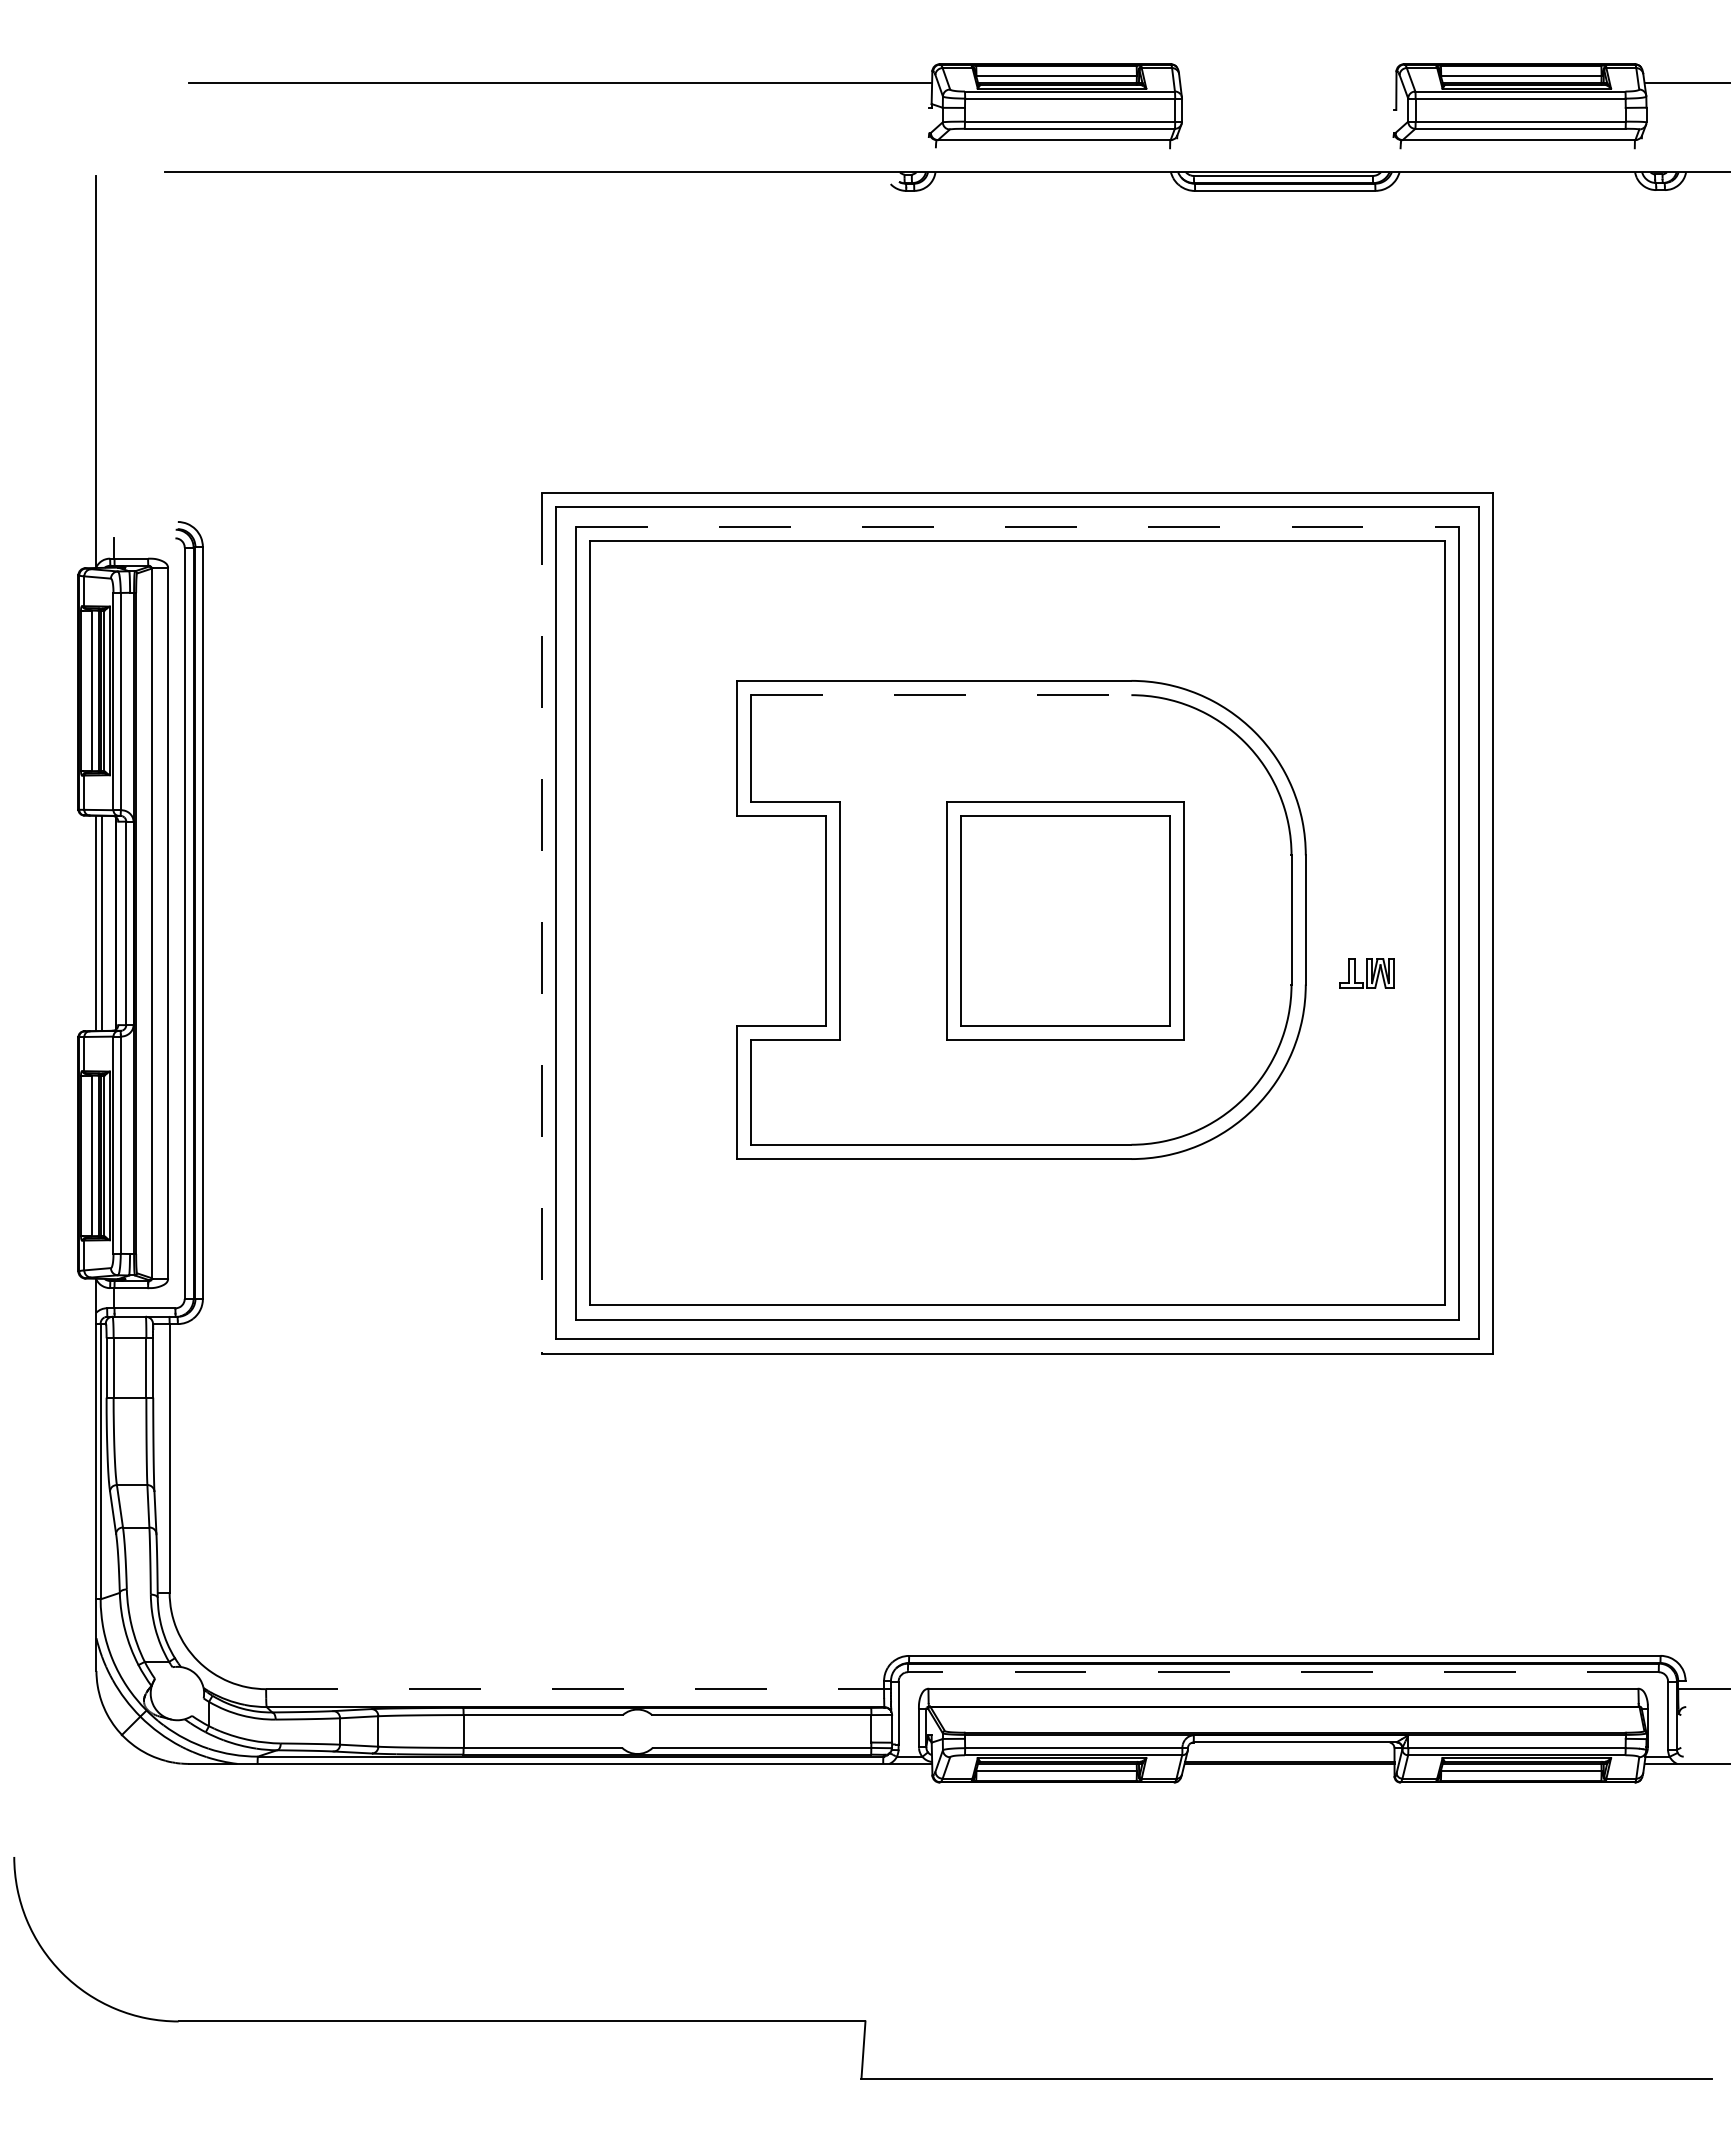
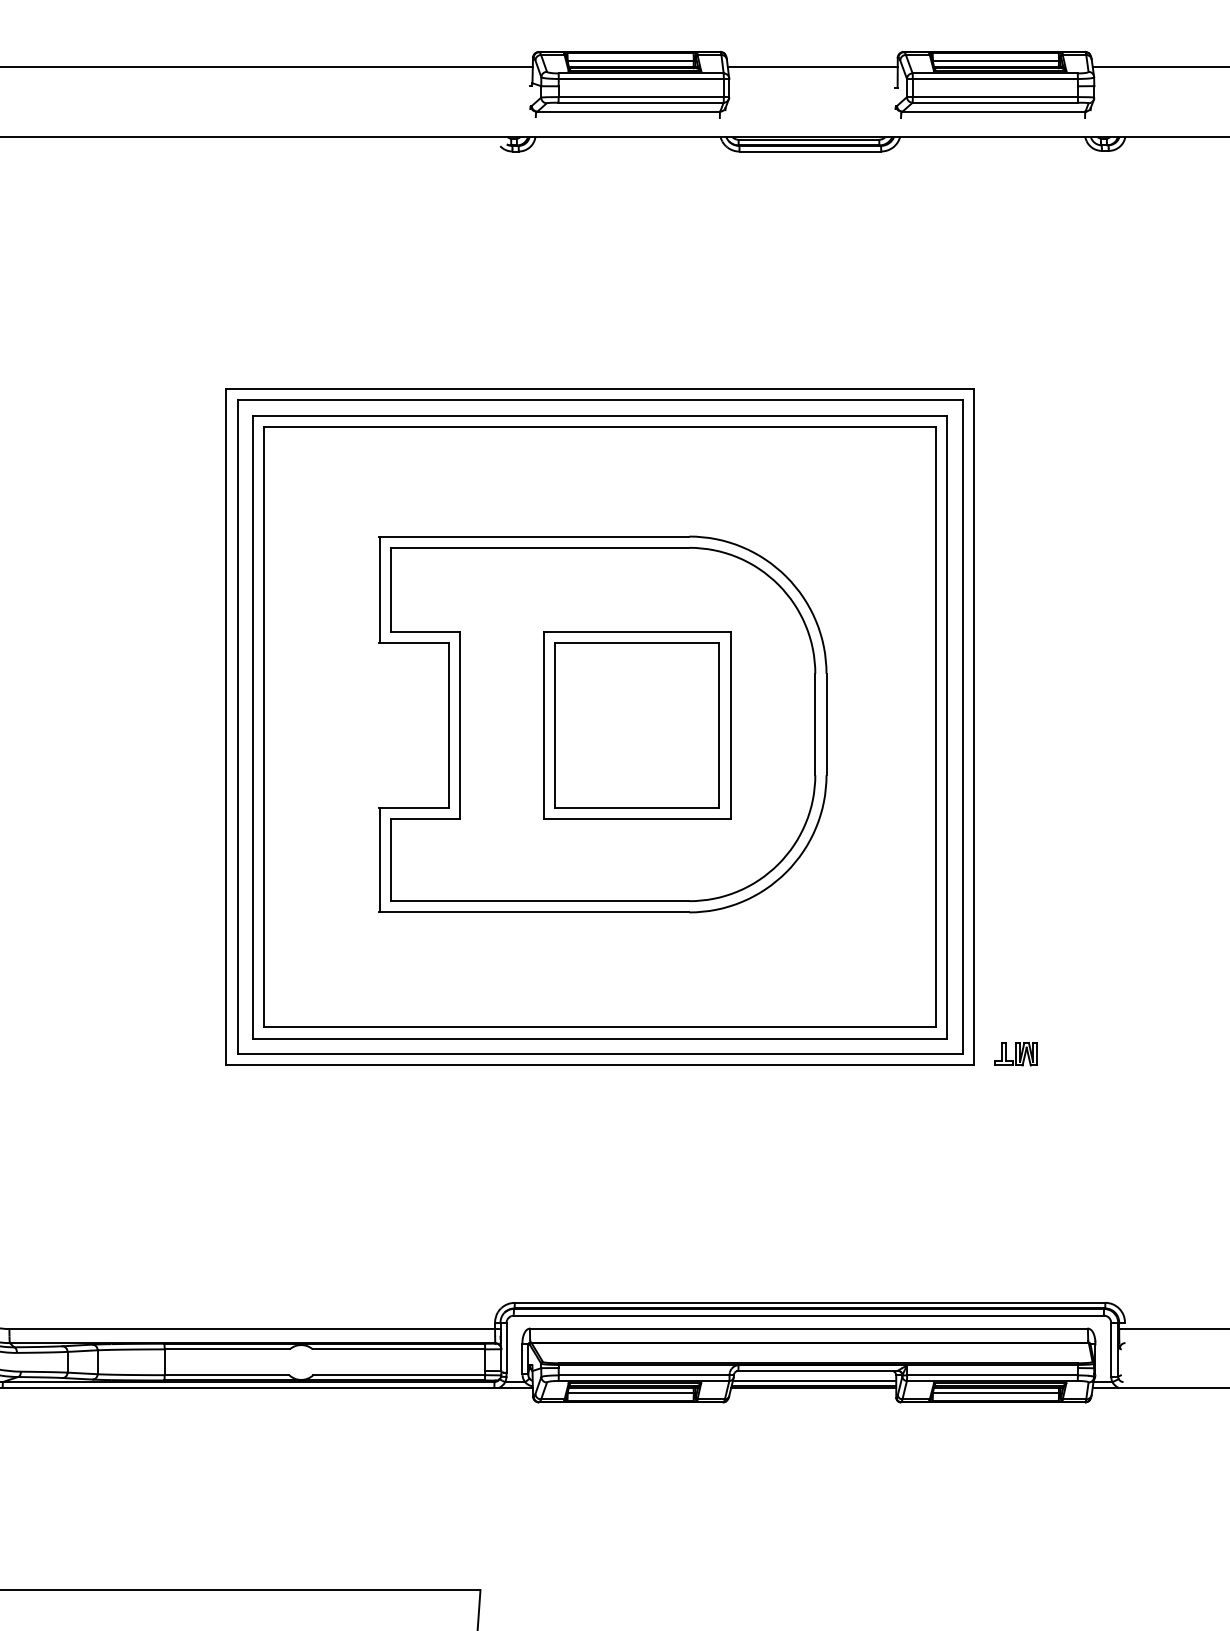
line: (1288, 82) -> (812, 66), added
line: (1018, 527) -> (600, 416), dashed -> solid
line: (941, 695) -> (540, 548), dashed -> solid
line: (542, 923) -> (226, 727), dashed -> solid
part: (1366, 973) -> (1015, 1054), moved
line: (1282, 1672) -> (808, 1315), dashed -> solid
line: (579, 1689) -> (255, 1329), dashed -> solid
line: (1290, 1755) -> (814, 1381), added

